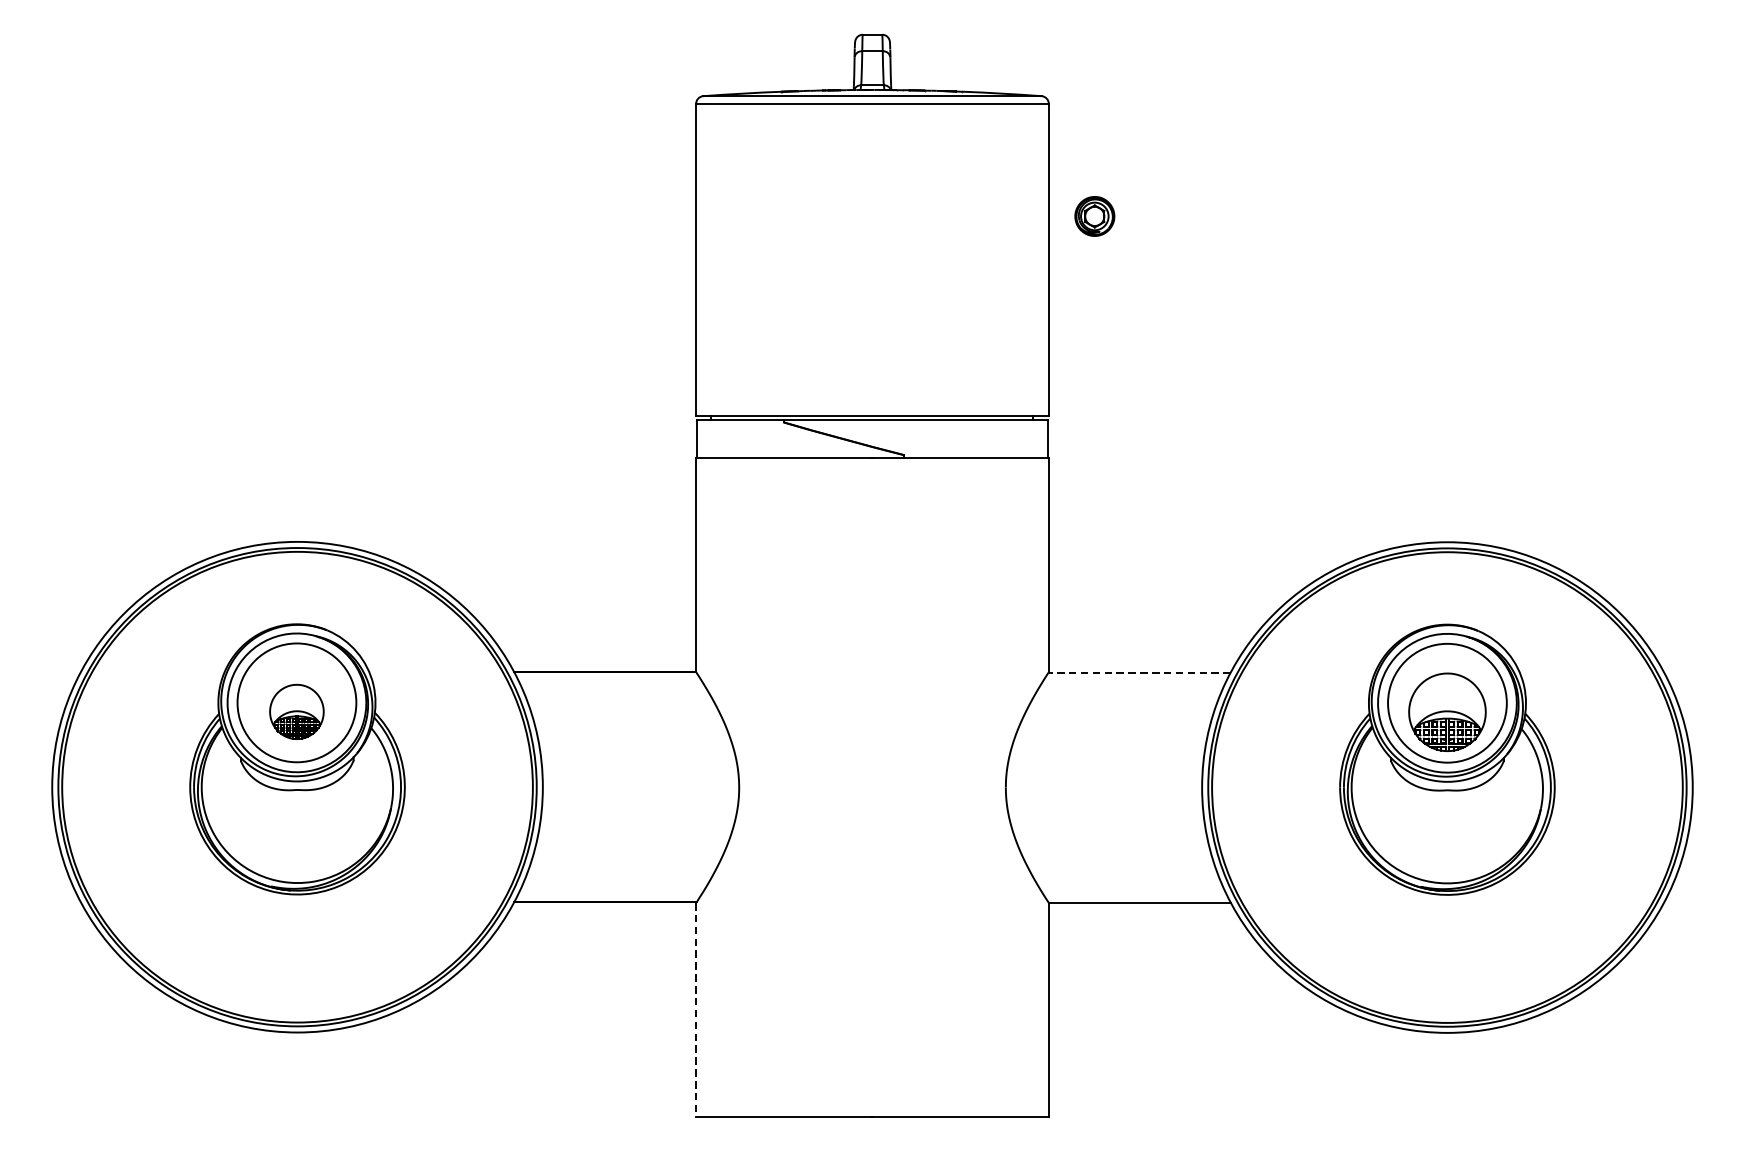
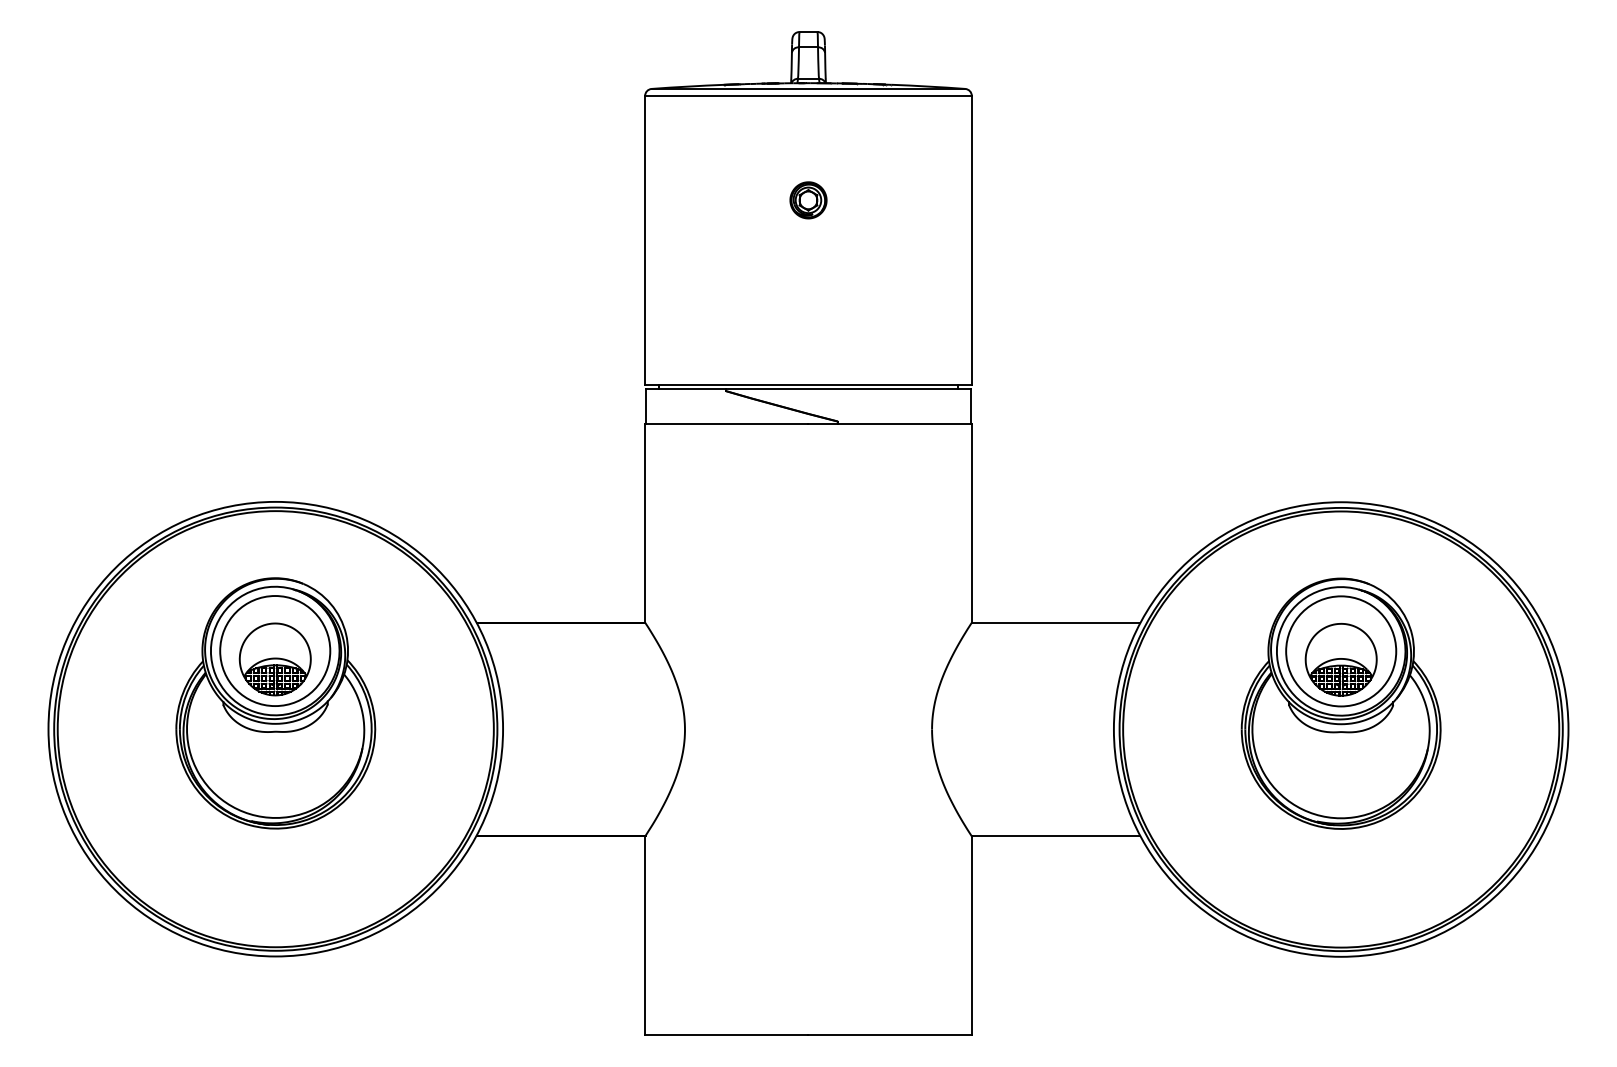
part: (1094, 216) -> (808, 200), moved
line: (1139, 672) -> (1055, 622), dashed -> solid
part: (296, 711) -> (274, 659), size x1.43
line: (696, 1010) -> (645, 936), dashed -> solid

